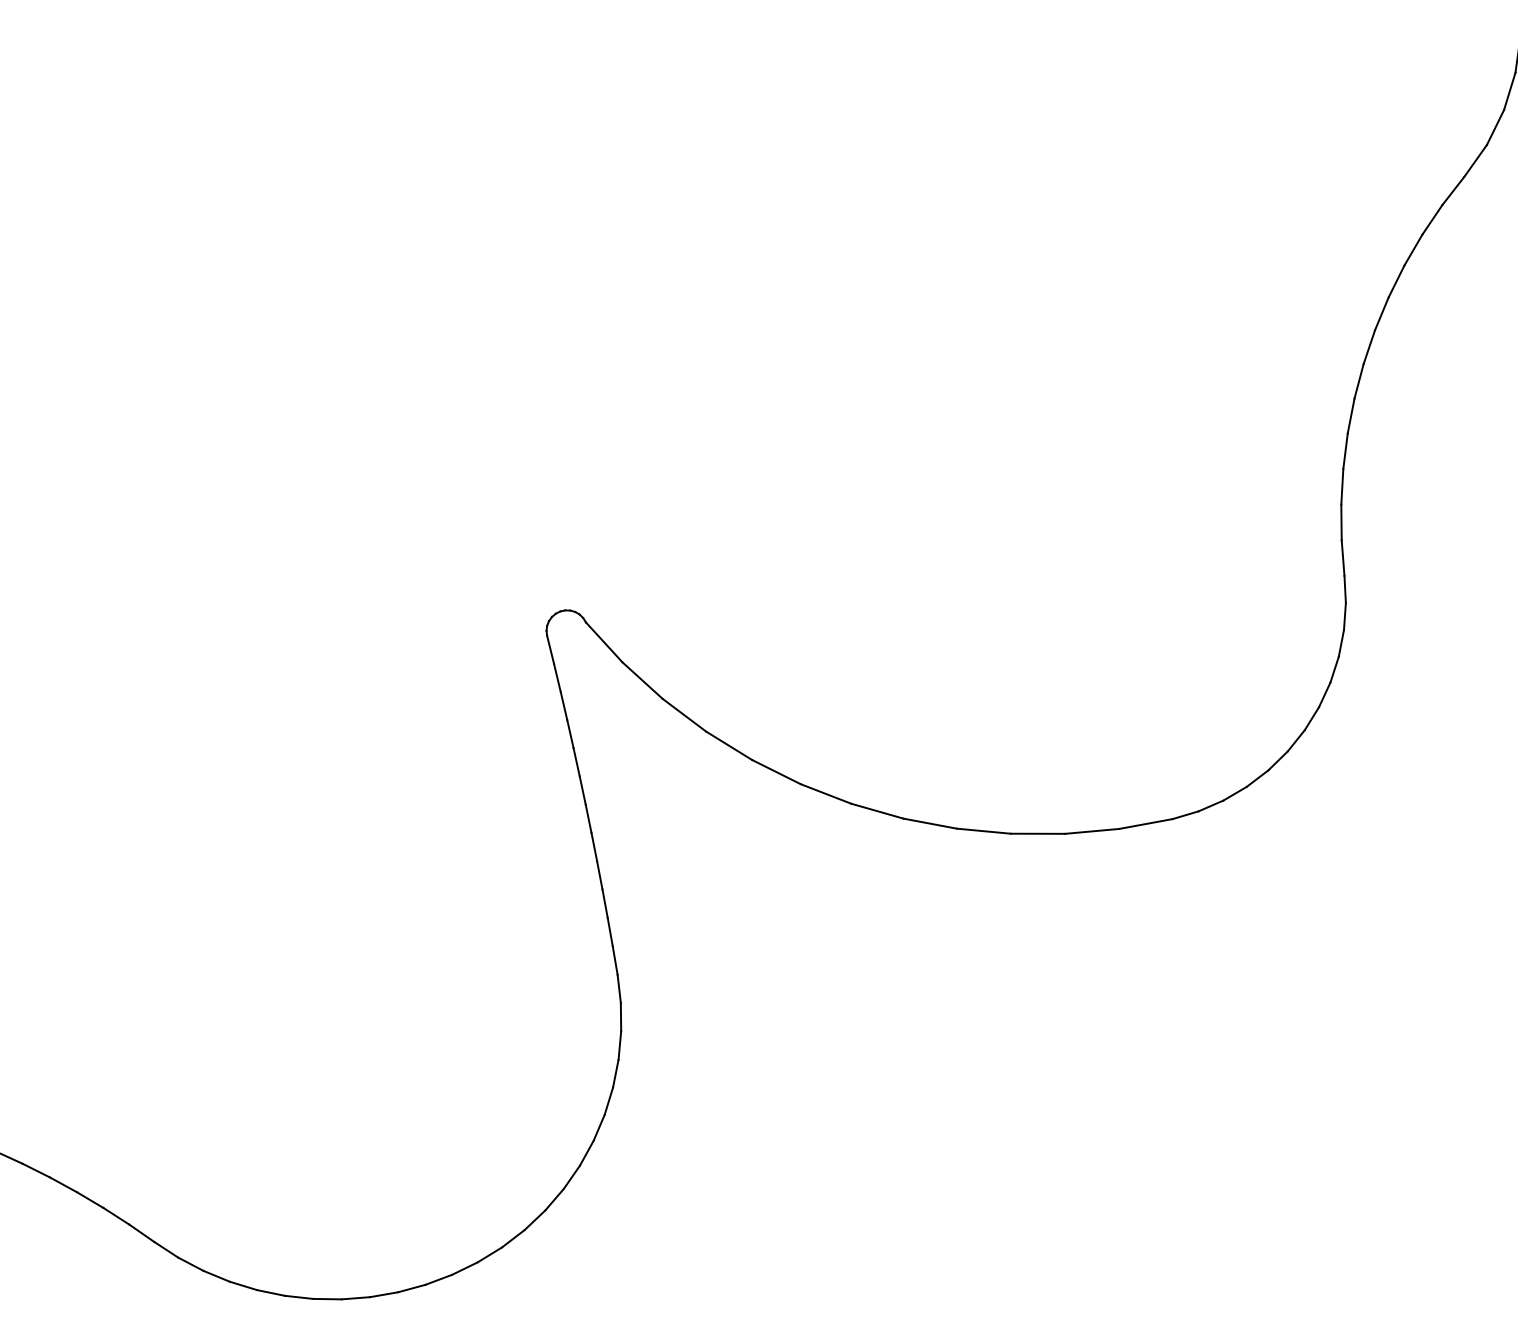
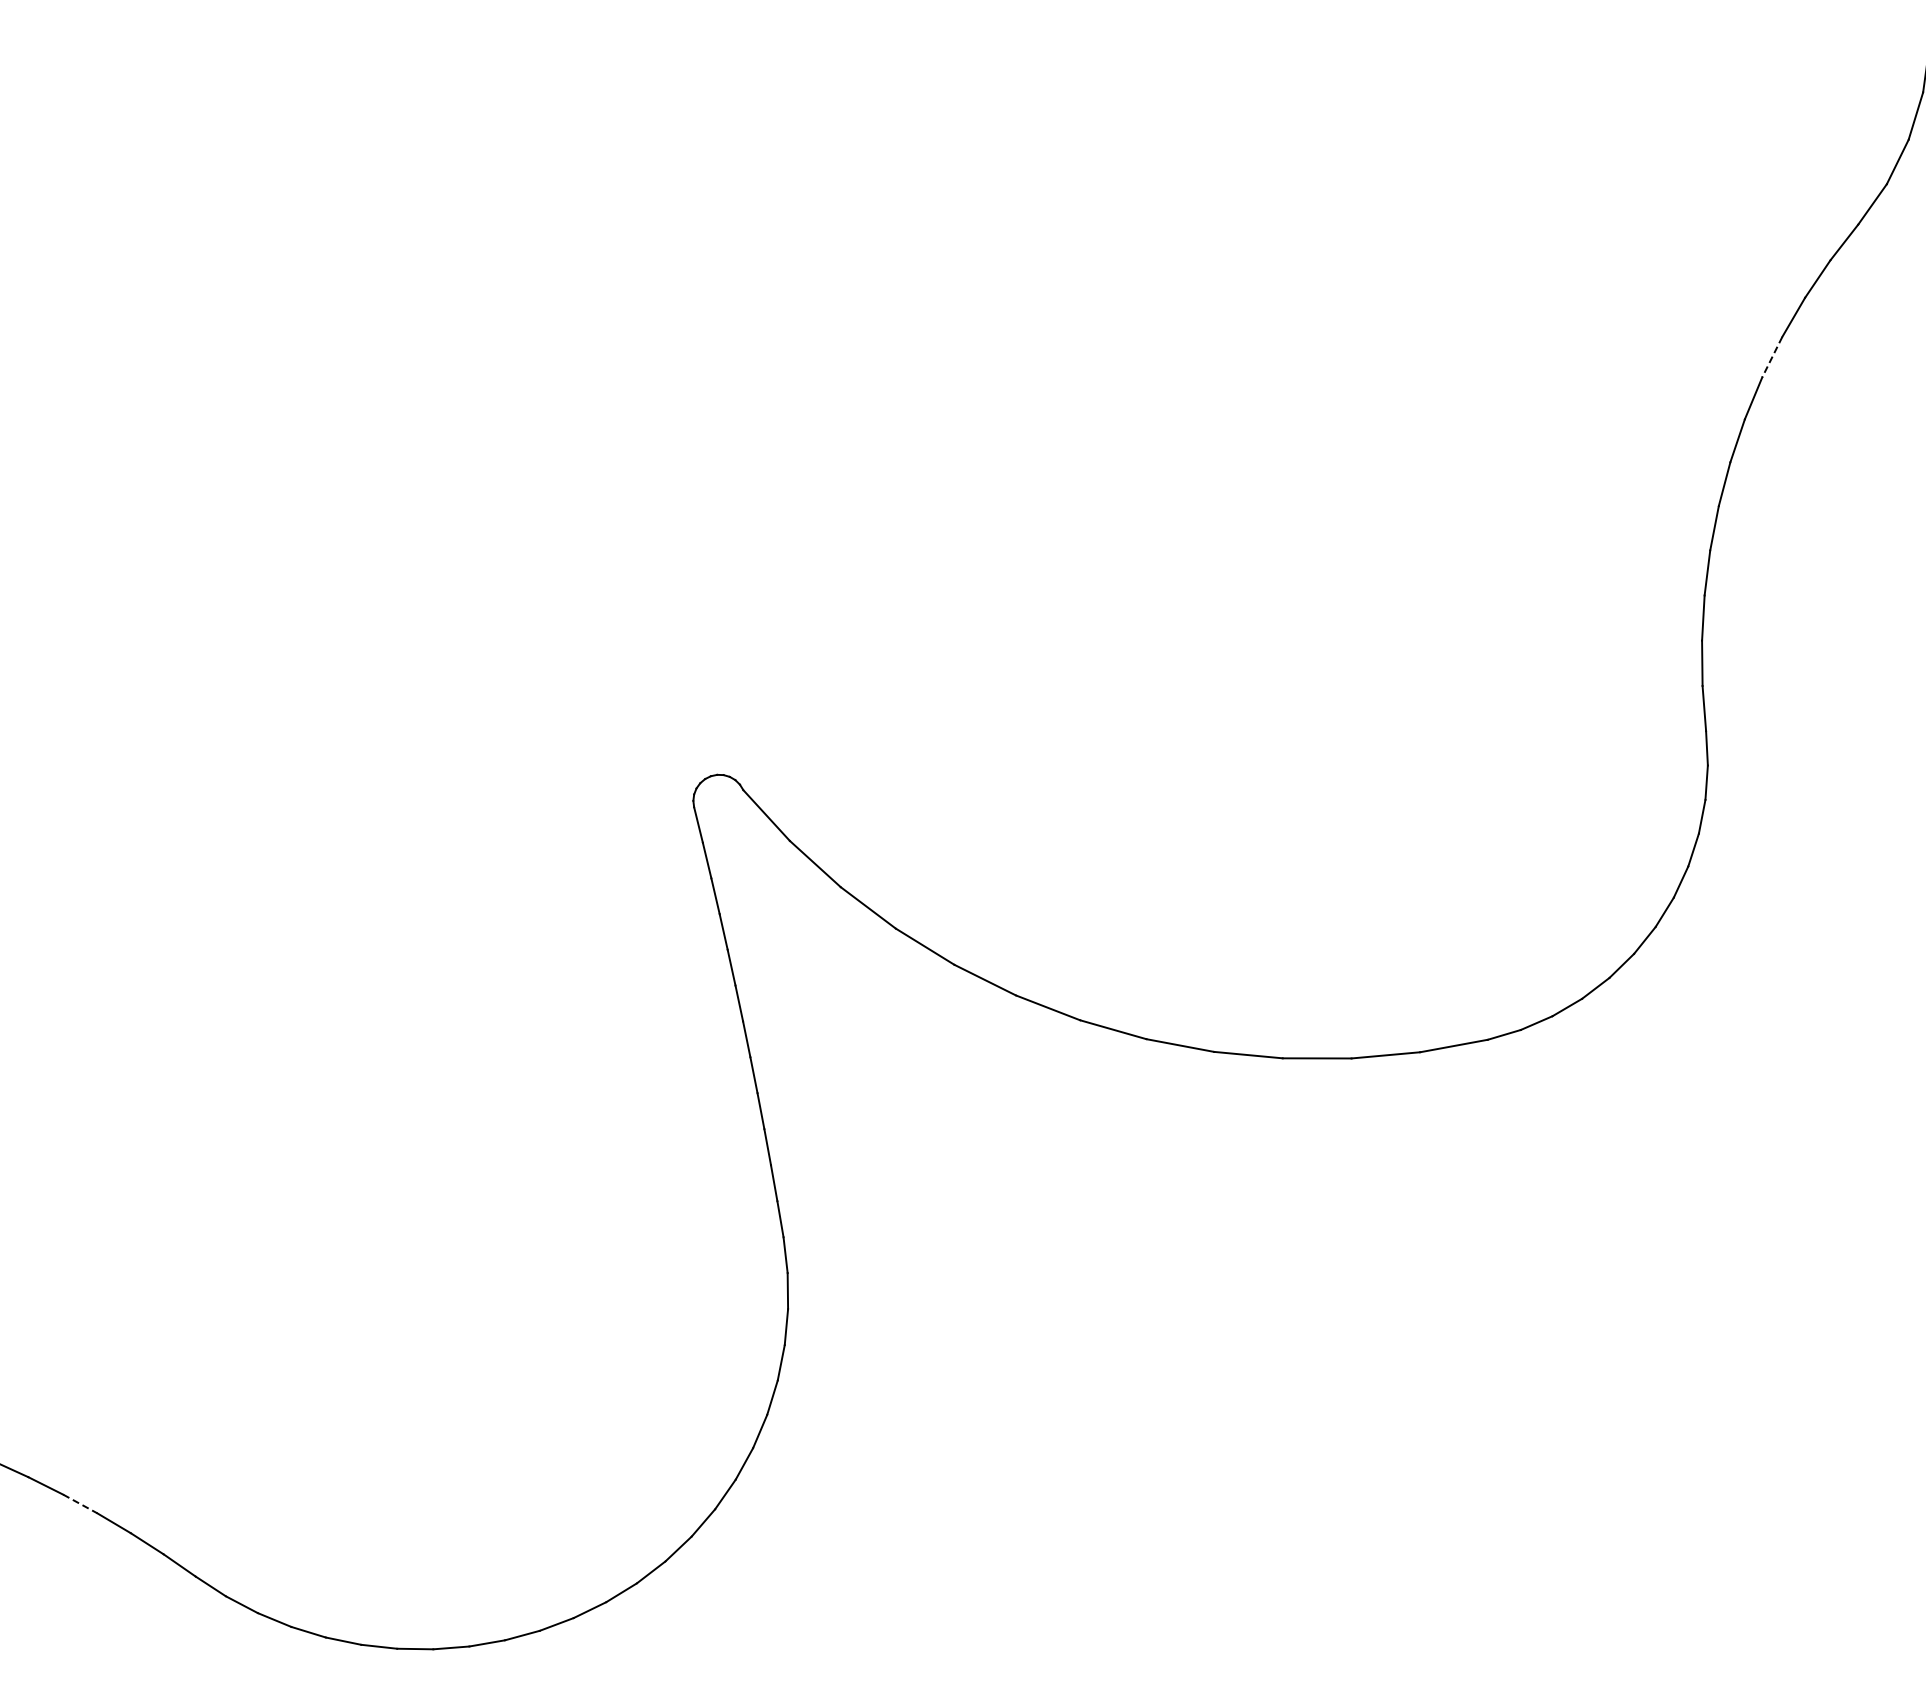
line: (1396, 281) -> (1772, 357), solid -> dashed
line: (63, 1185) -> (80, 1504), solid -> dashed

